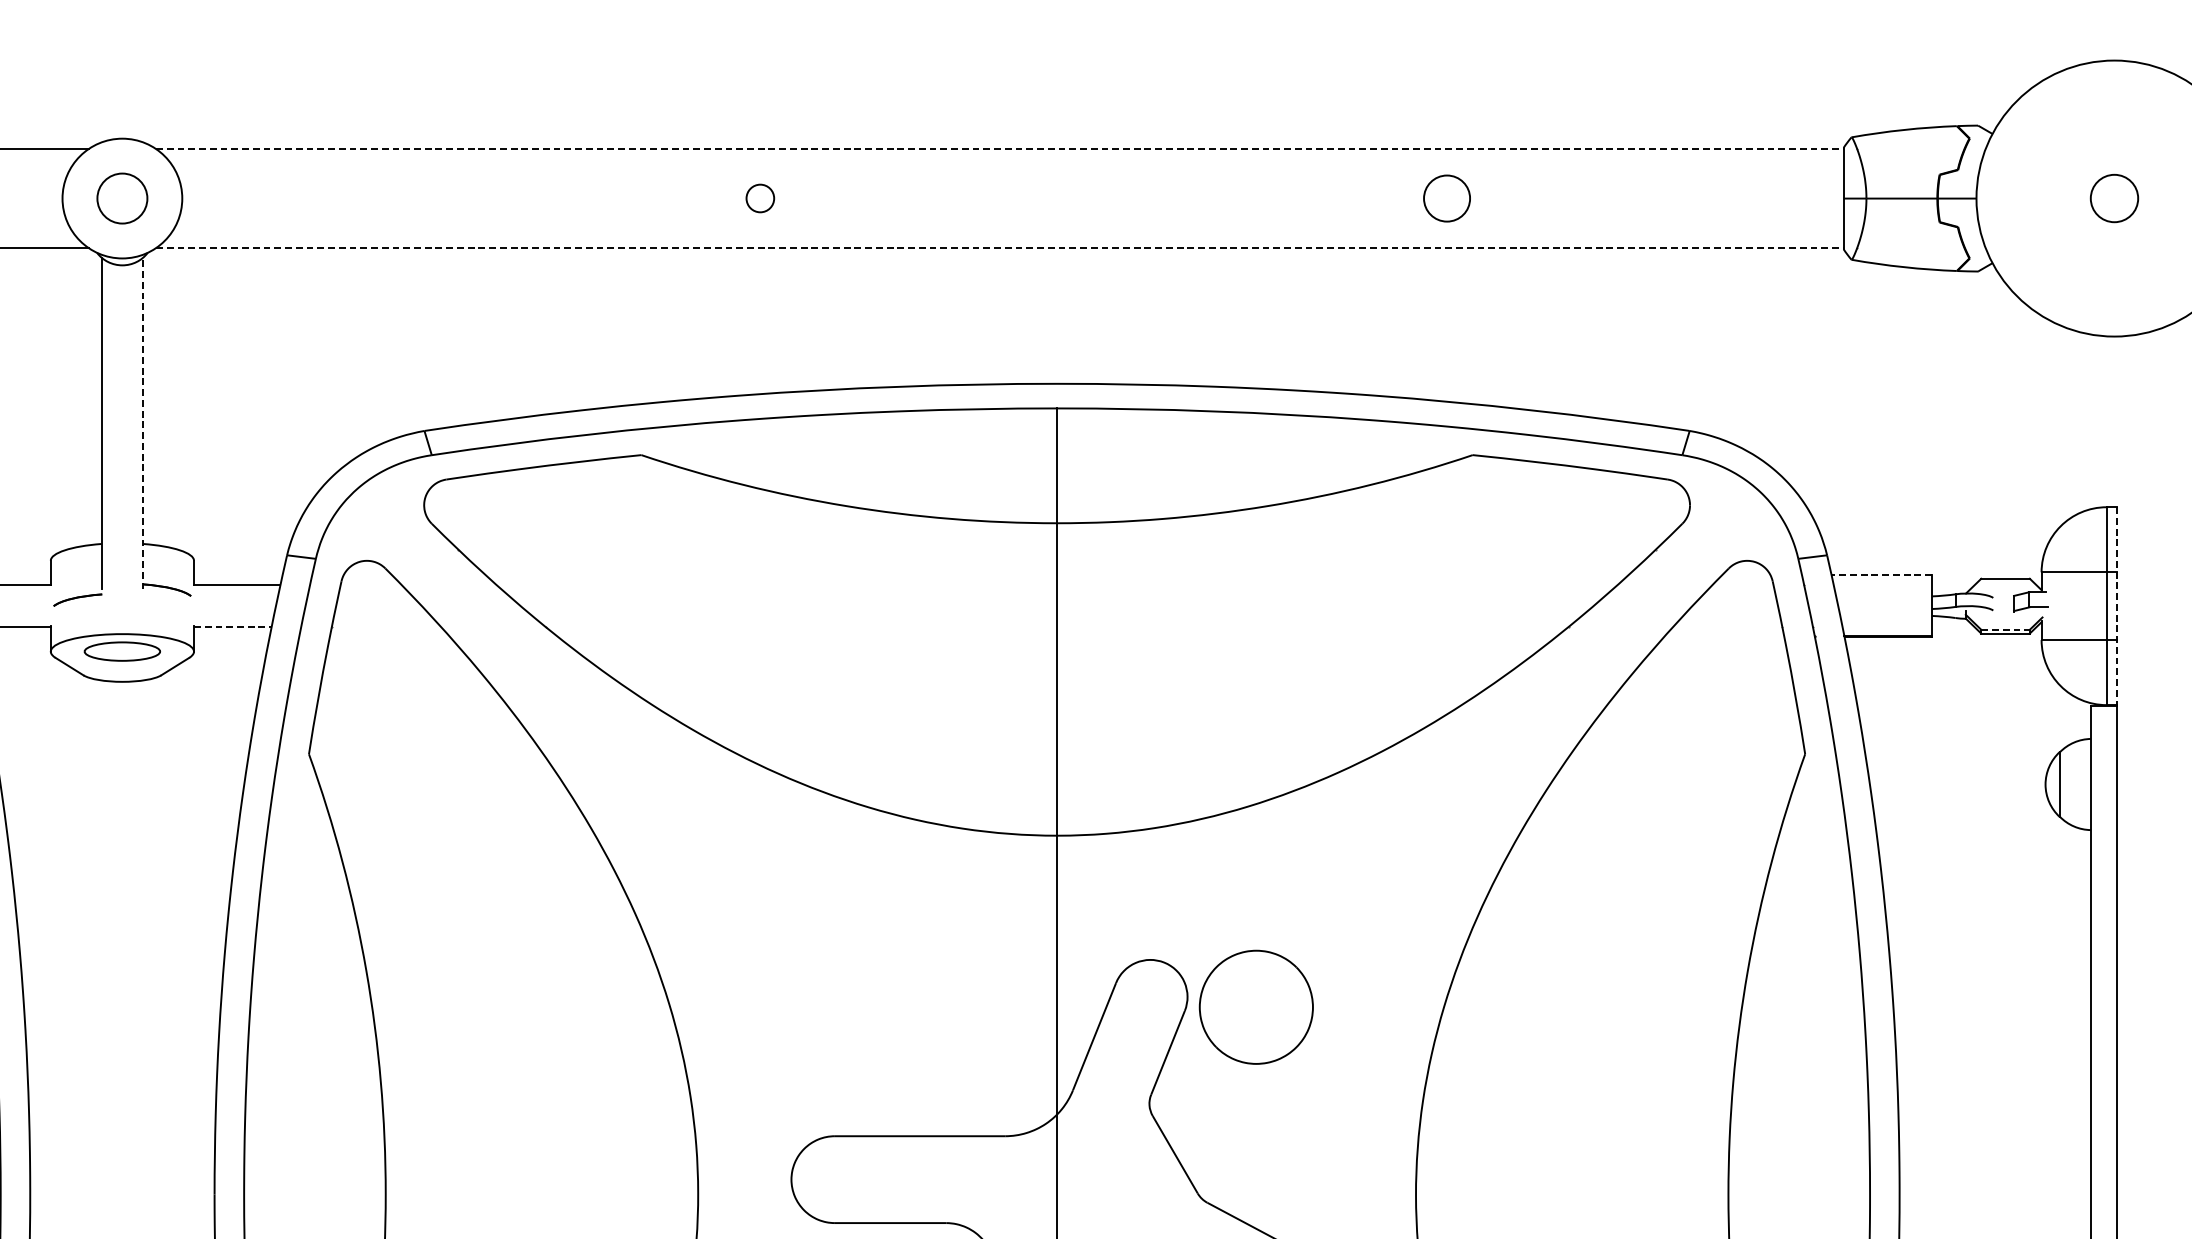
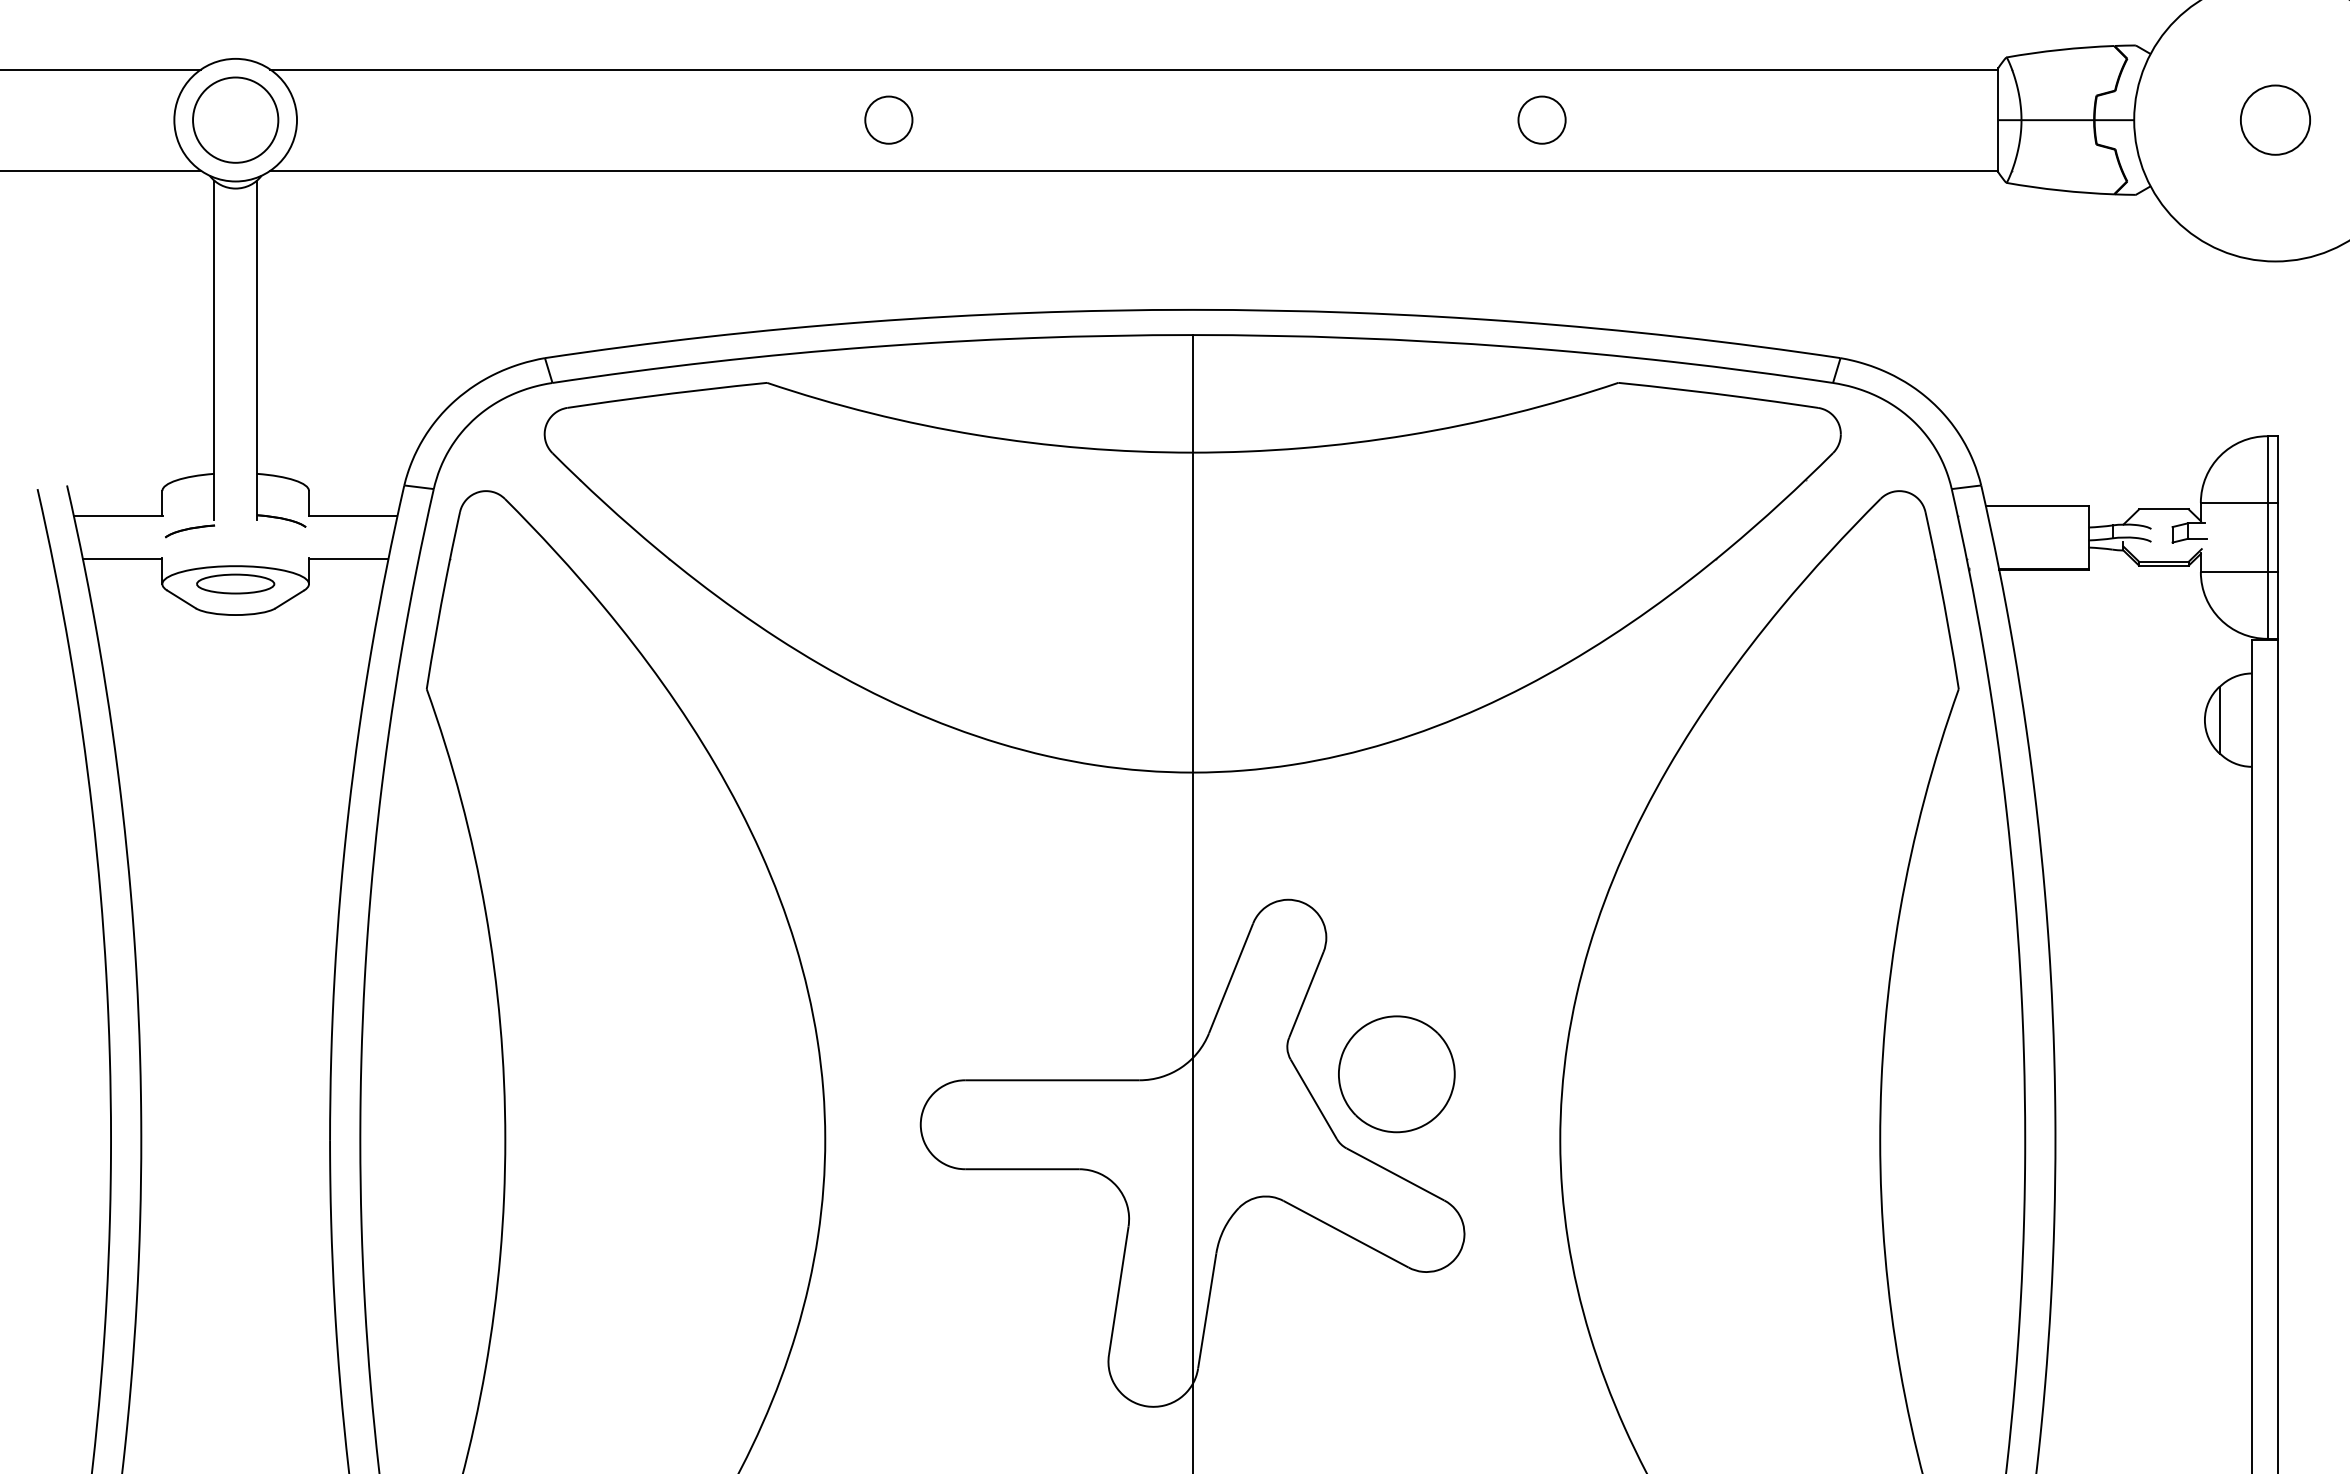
line: (1000, 149) -> (1134, 69), dashed -> solid
circle: (122, 197) -> (235, 119), size x1.67
circle: (759, 197) -> (888, 119), size x1.67
circle: (1446, 197) -> (1541, 119), moved
circle: (2114, 197) -> (2275, 119), size x1.43
line: (1000, 247) -> (1134, 170), dashed -> solid
line: (143, 423) -> (257, 350), dashed -> solid
line: (1881, 574) -> (2036, 505), dashed -> solid
line: (2117, 607) -> (2278, 538), dashed -> solid
line: (232, 626) -> (348, 558), dashed -> solid
line: (2005, 629) -> (2163, 561), dashed -> solid
part: (1256, 1007) -> (1396, 1074), moved

